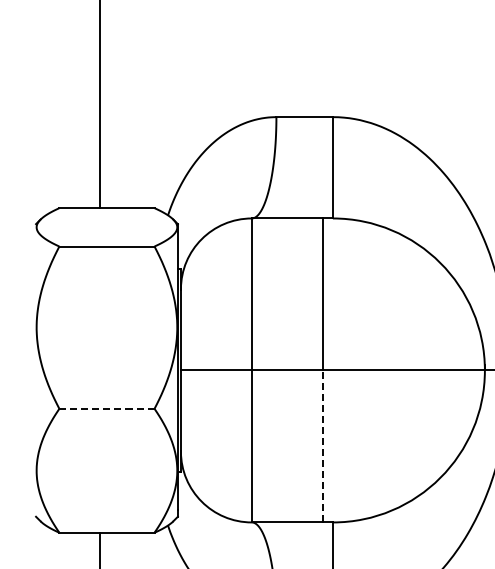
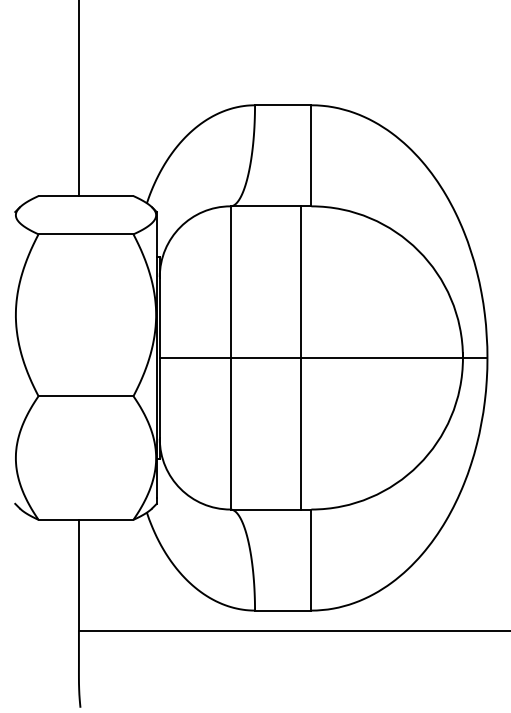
line: (106, 409) -> (85, 396), dashed -> solid
line: (323, 446) -> (301, 433), dashed -> solid

